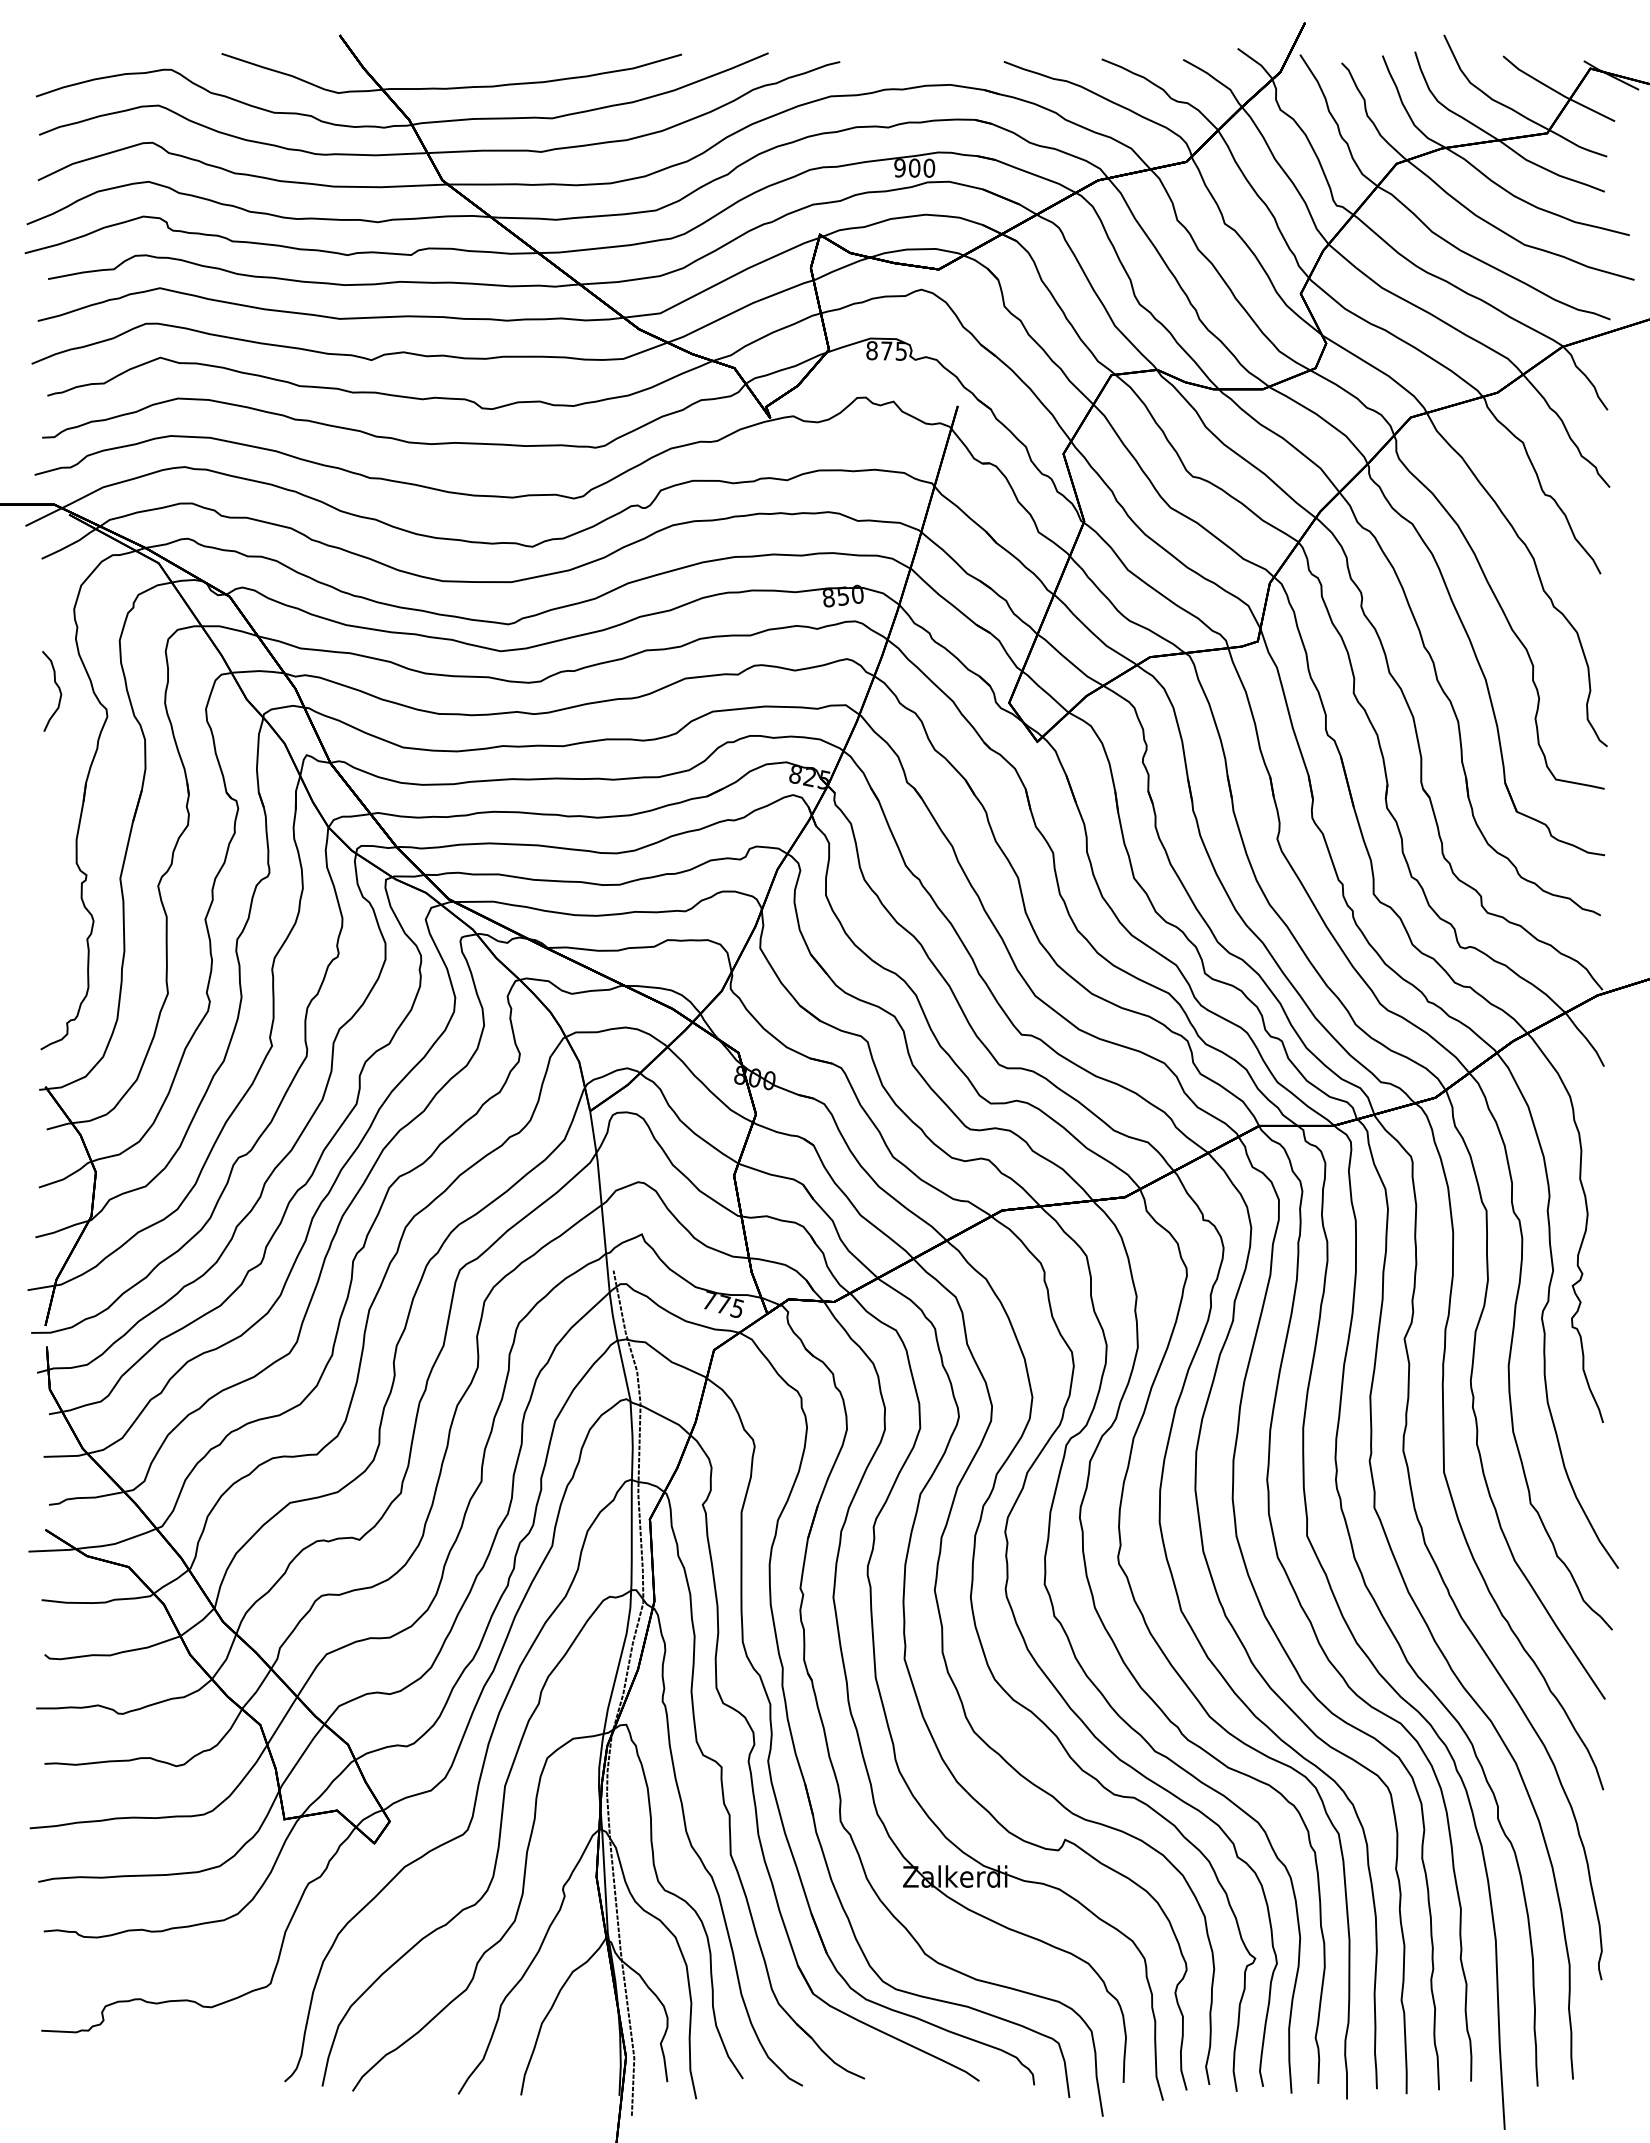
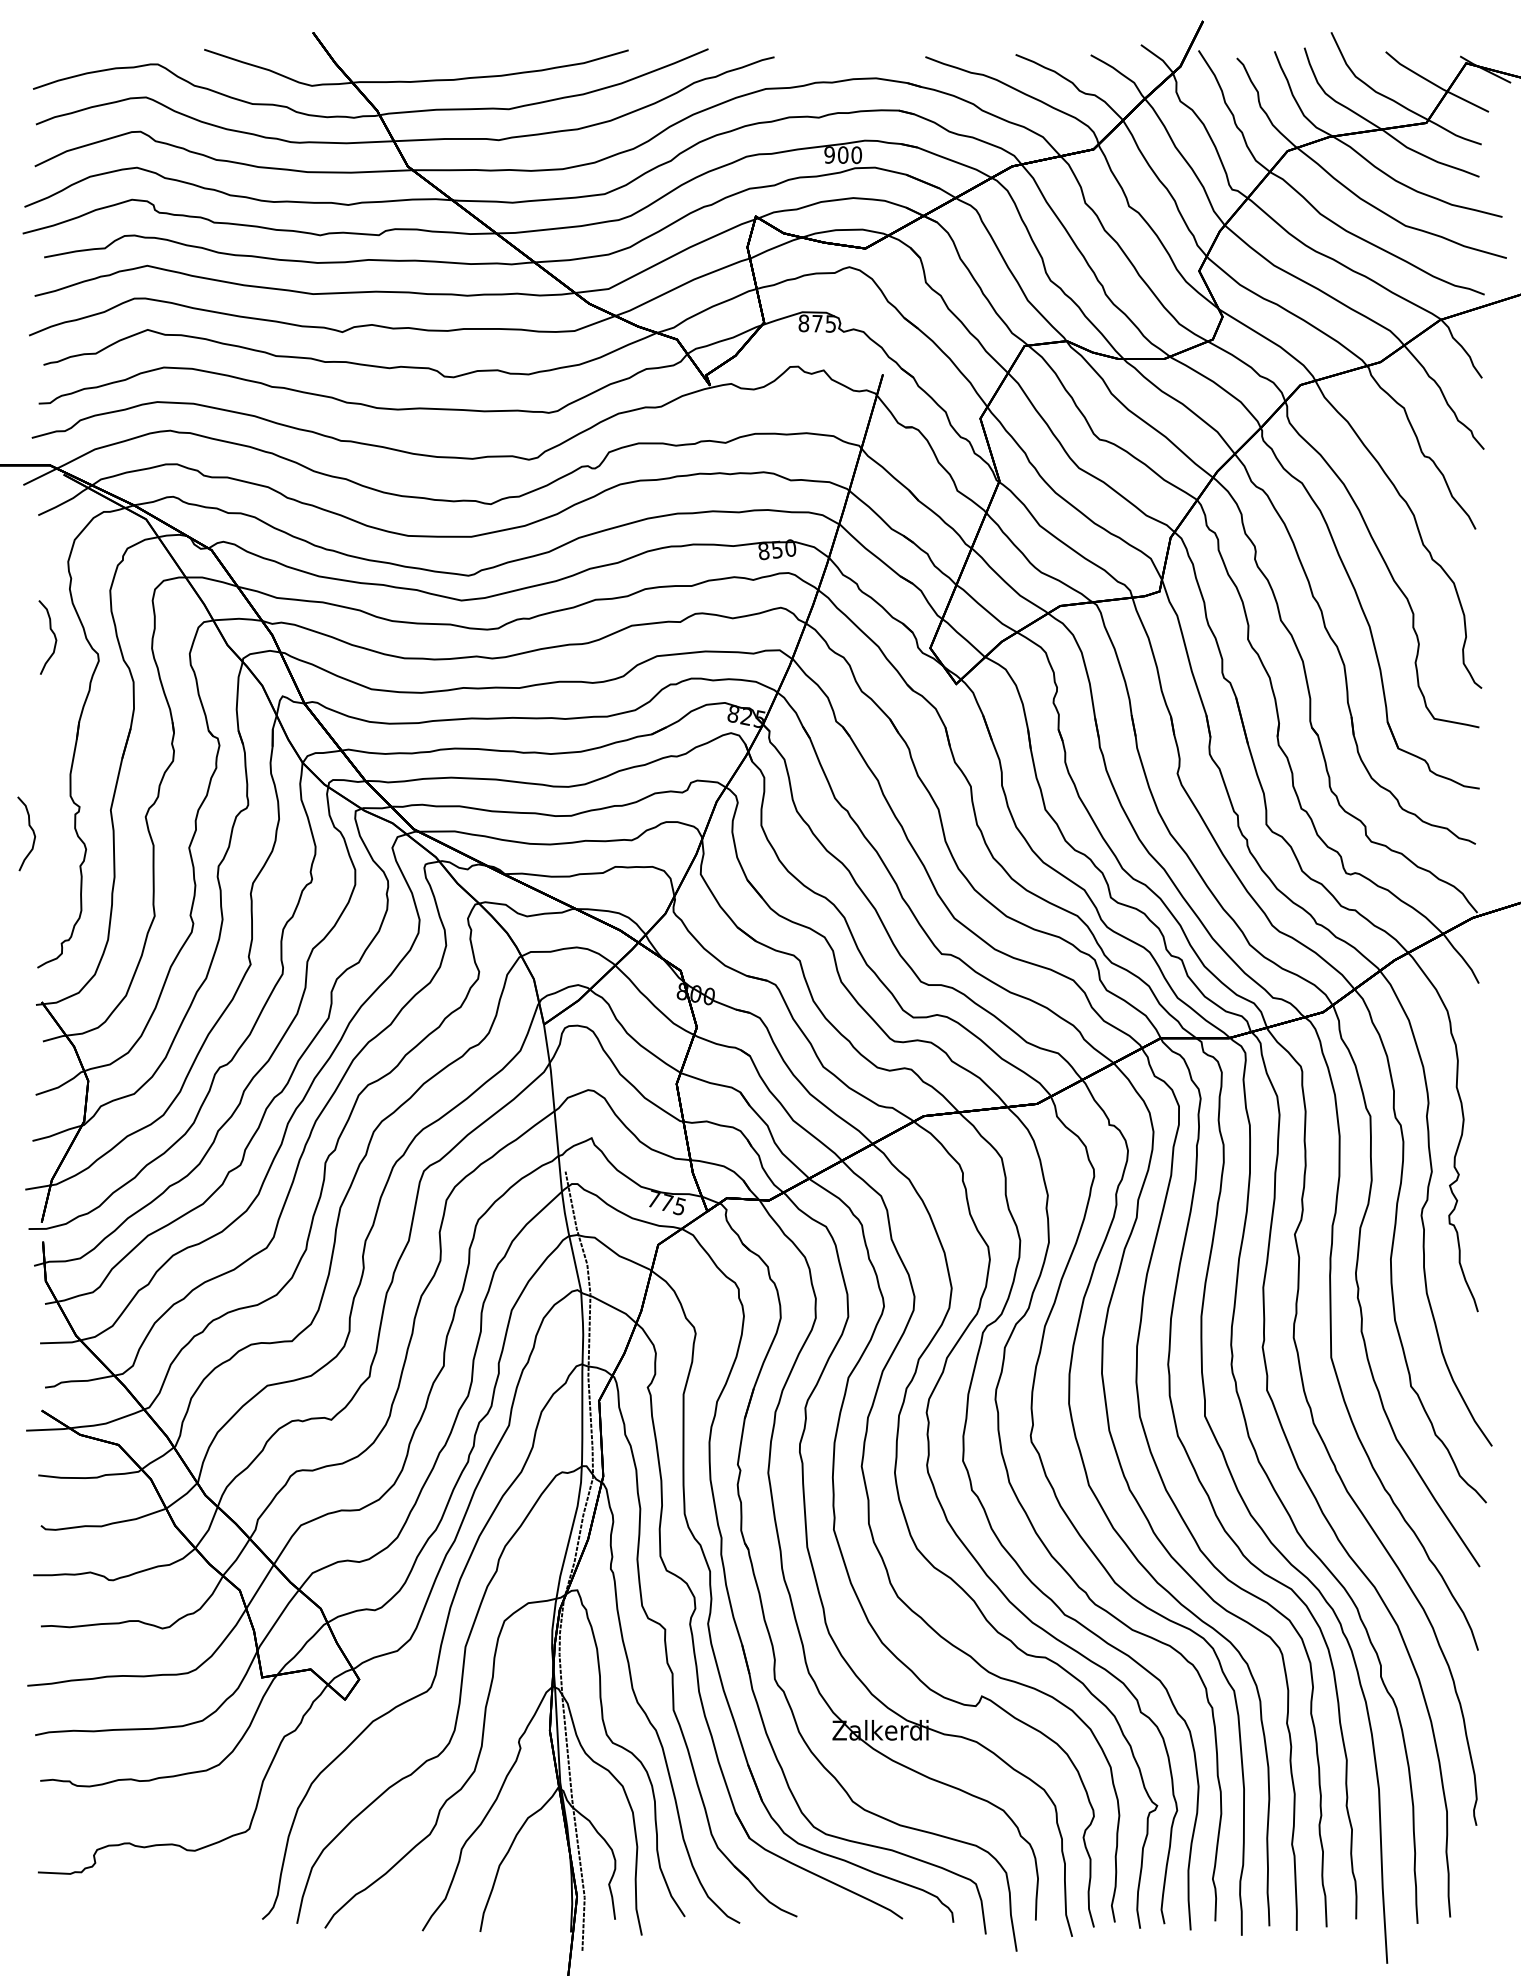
curve: (35, 902) -> (32, 832), added

